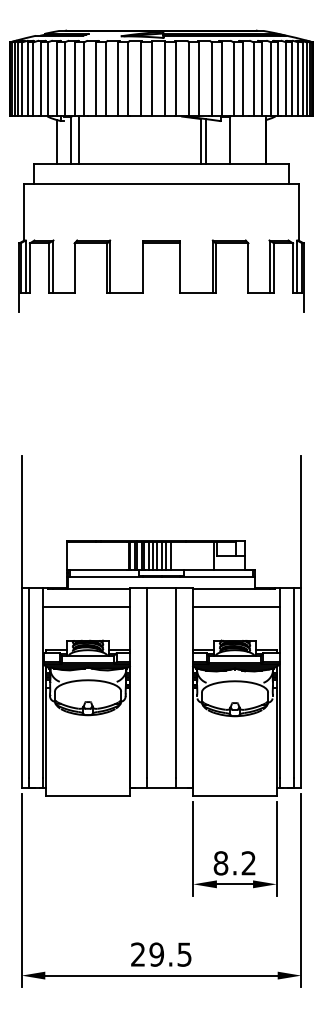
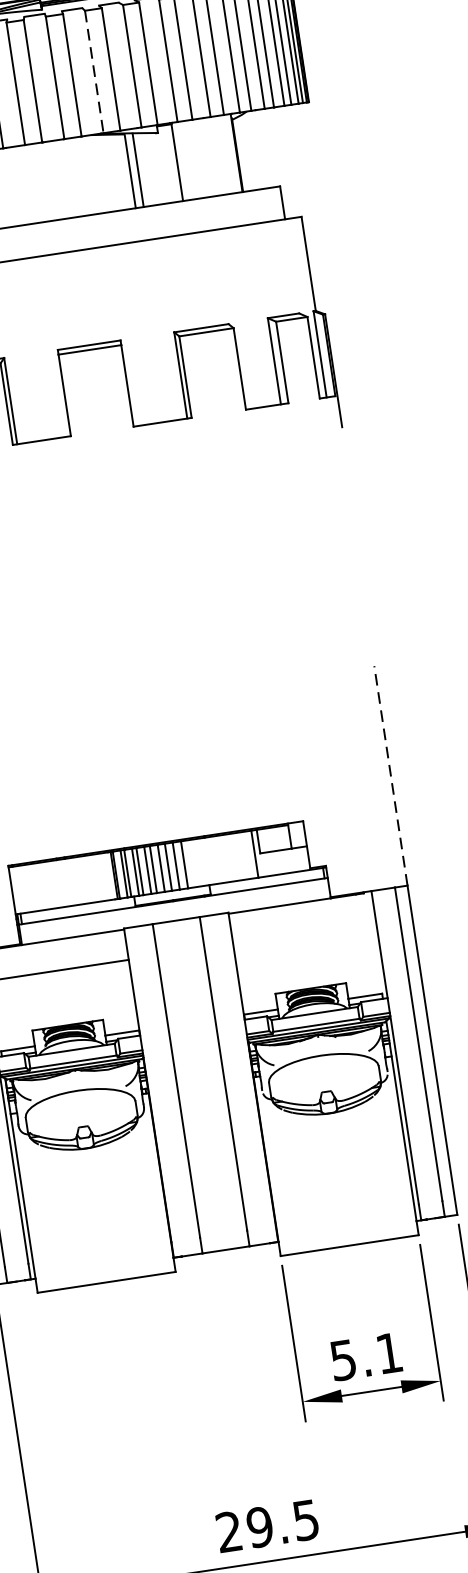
line: (188, 79) -> (93, 72), solid -> dashed
line: (301, 521) -> (391, 774), solid -> dashed
line: (236, 607) -> (305, 933), removed
text: (234, 863) -> (365, 1357), 8.2 -> 5.1

